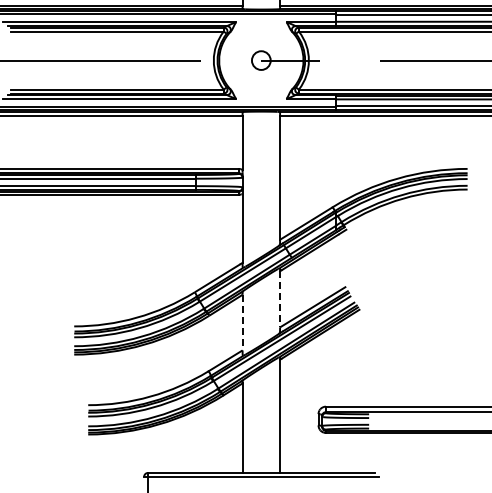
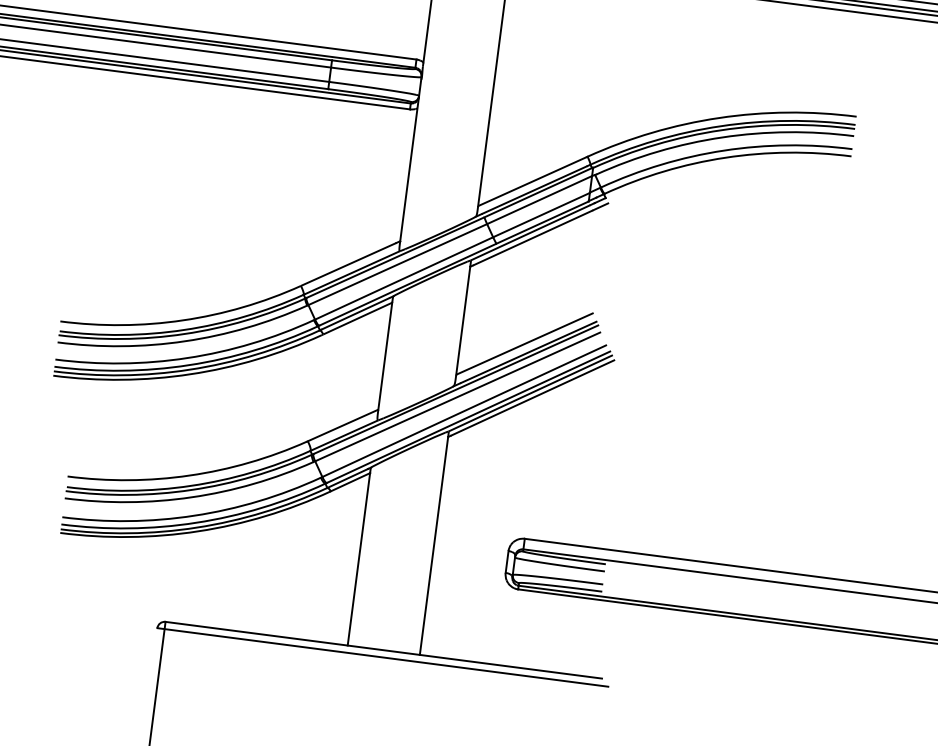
line: (280, 299) -> (464, 321), dashed -> solid
line: (242, 322) -> (385, 355), dashed -> solid

